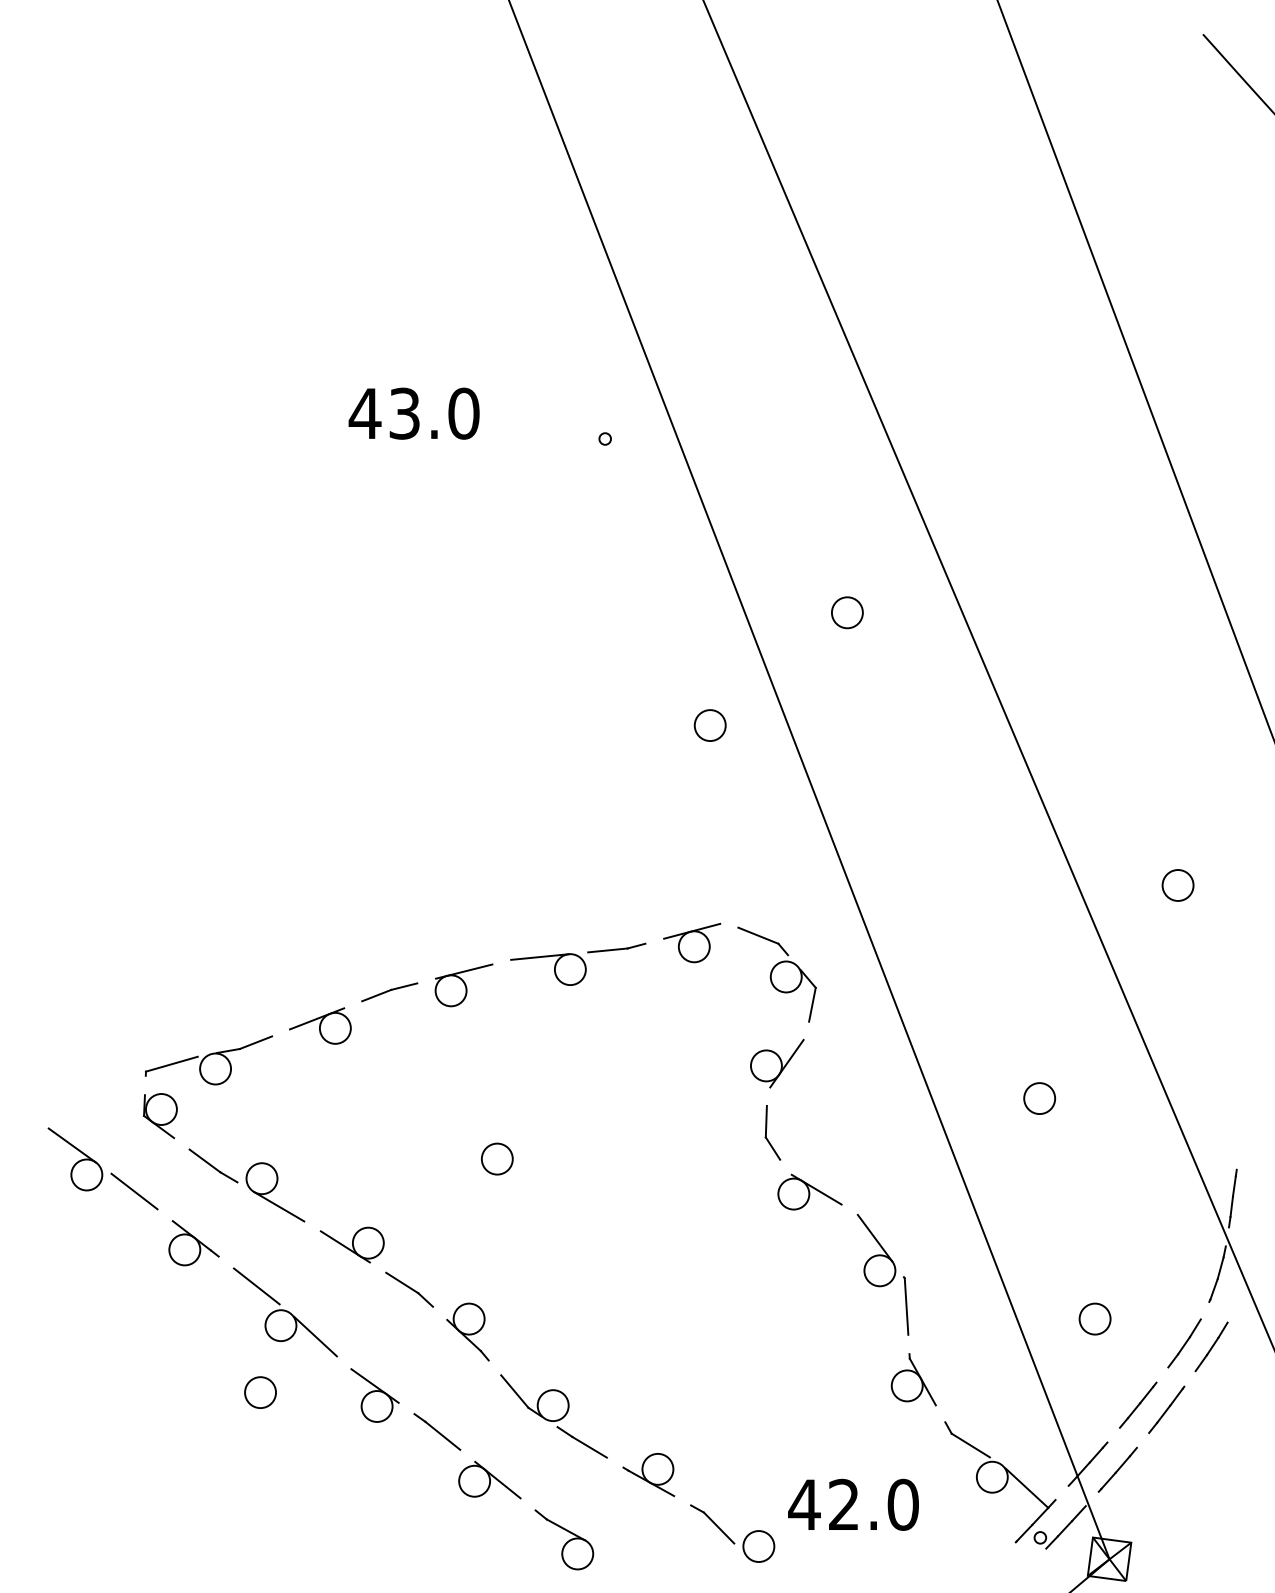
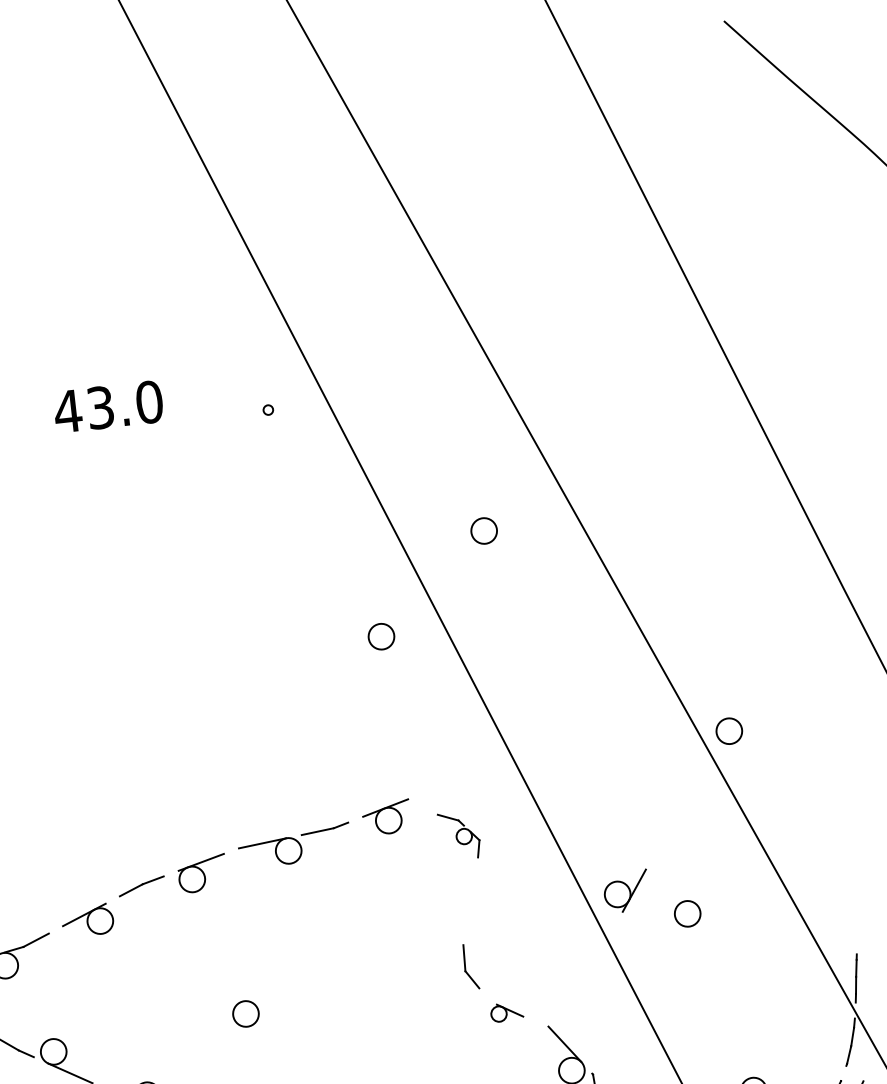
part: (1177, 885) -> (728, 731), moved
part: (776, 974) -> (459, 835), size x0.6
part: (777, 1063) -> (626, 891), moved
part: (809, 1191) -> (506, 1011), size x0.6

